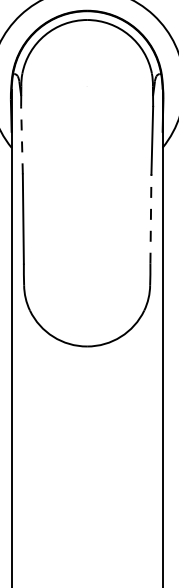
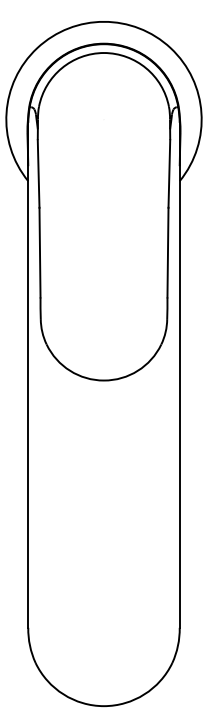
line: (21, 140) -> (38, 173), dashed -> solid
line: (150, 218) -> (167, 252), dashed -> solid

